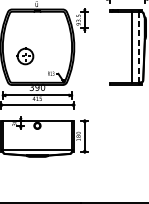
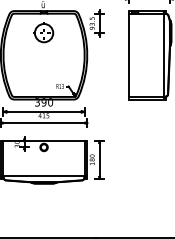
line: (131, 46) -> (128, 54), moved
line: (139, 47) -> (163, 55), dashed -> solid
part: (25, 55) -> (43, 32), moved

